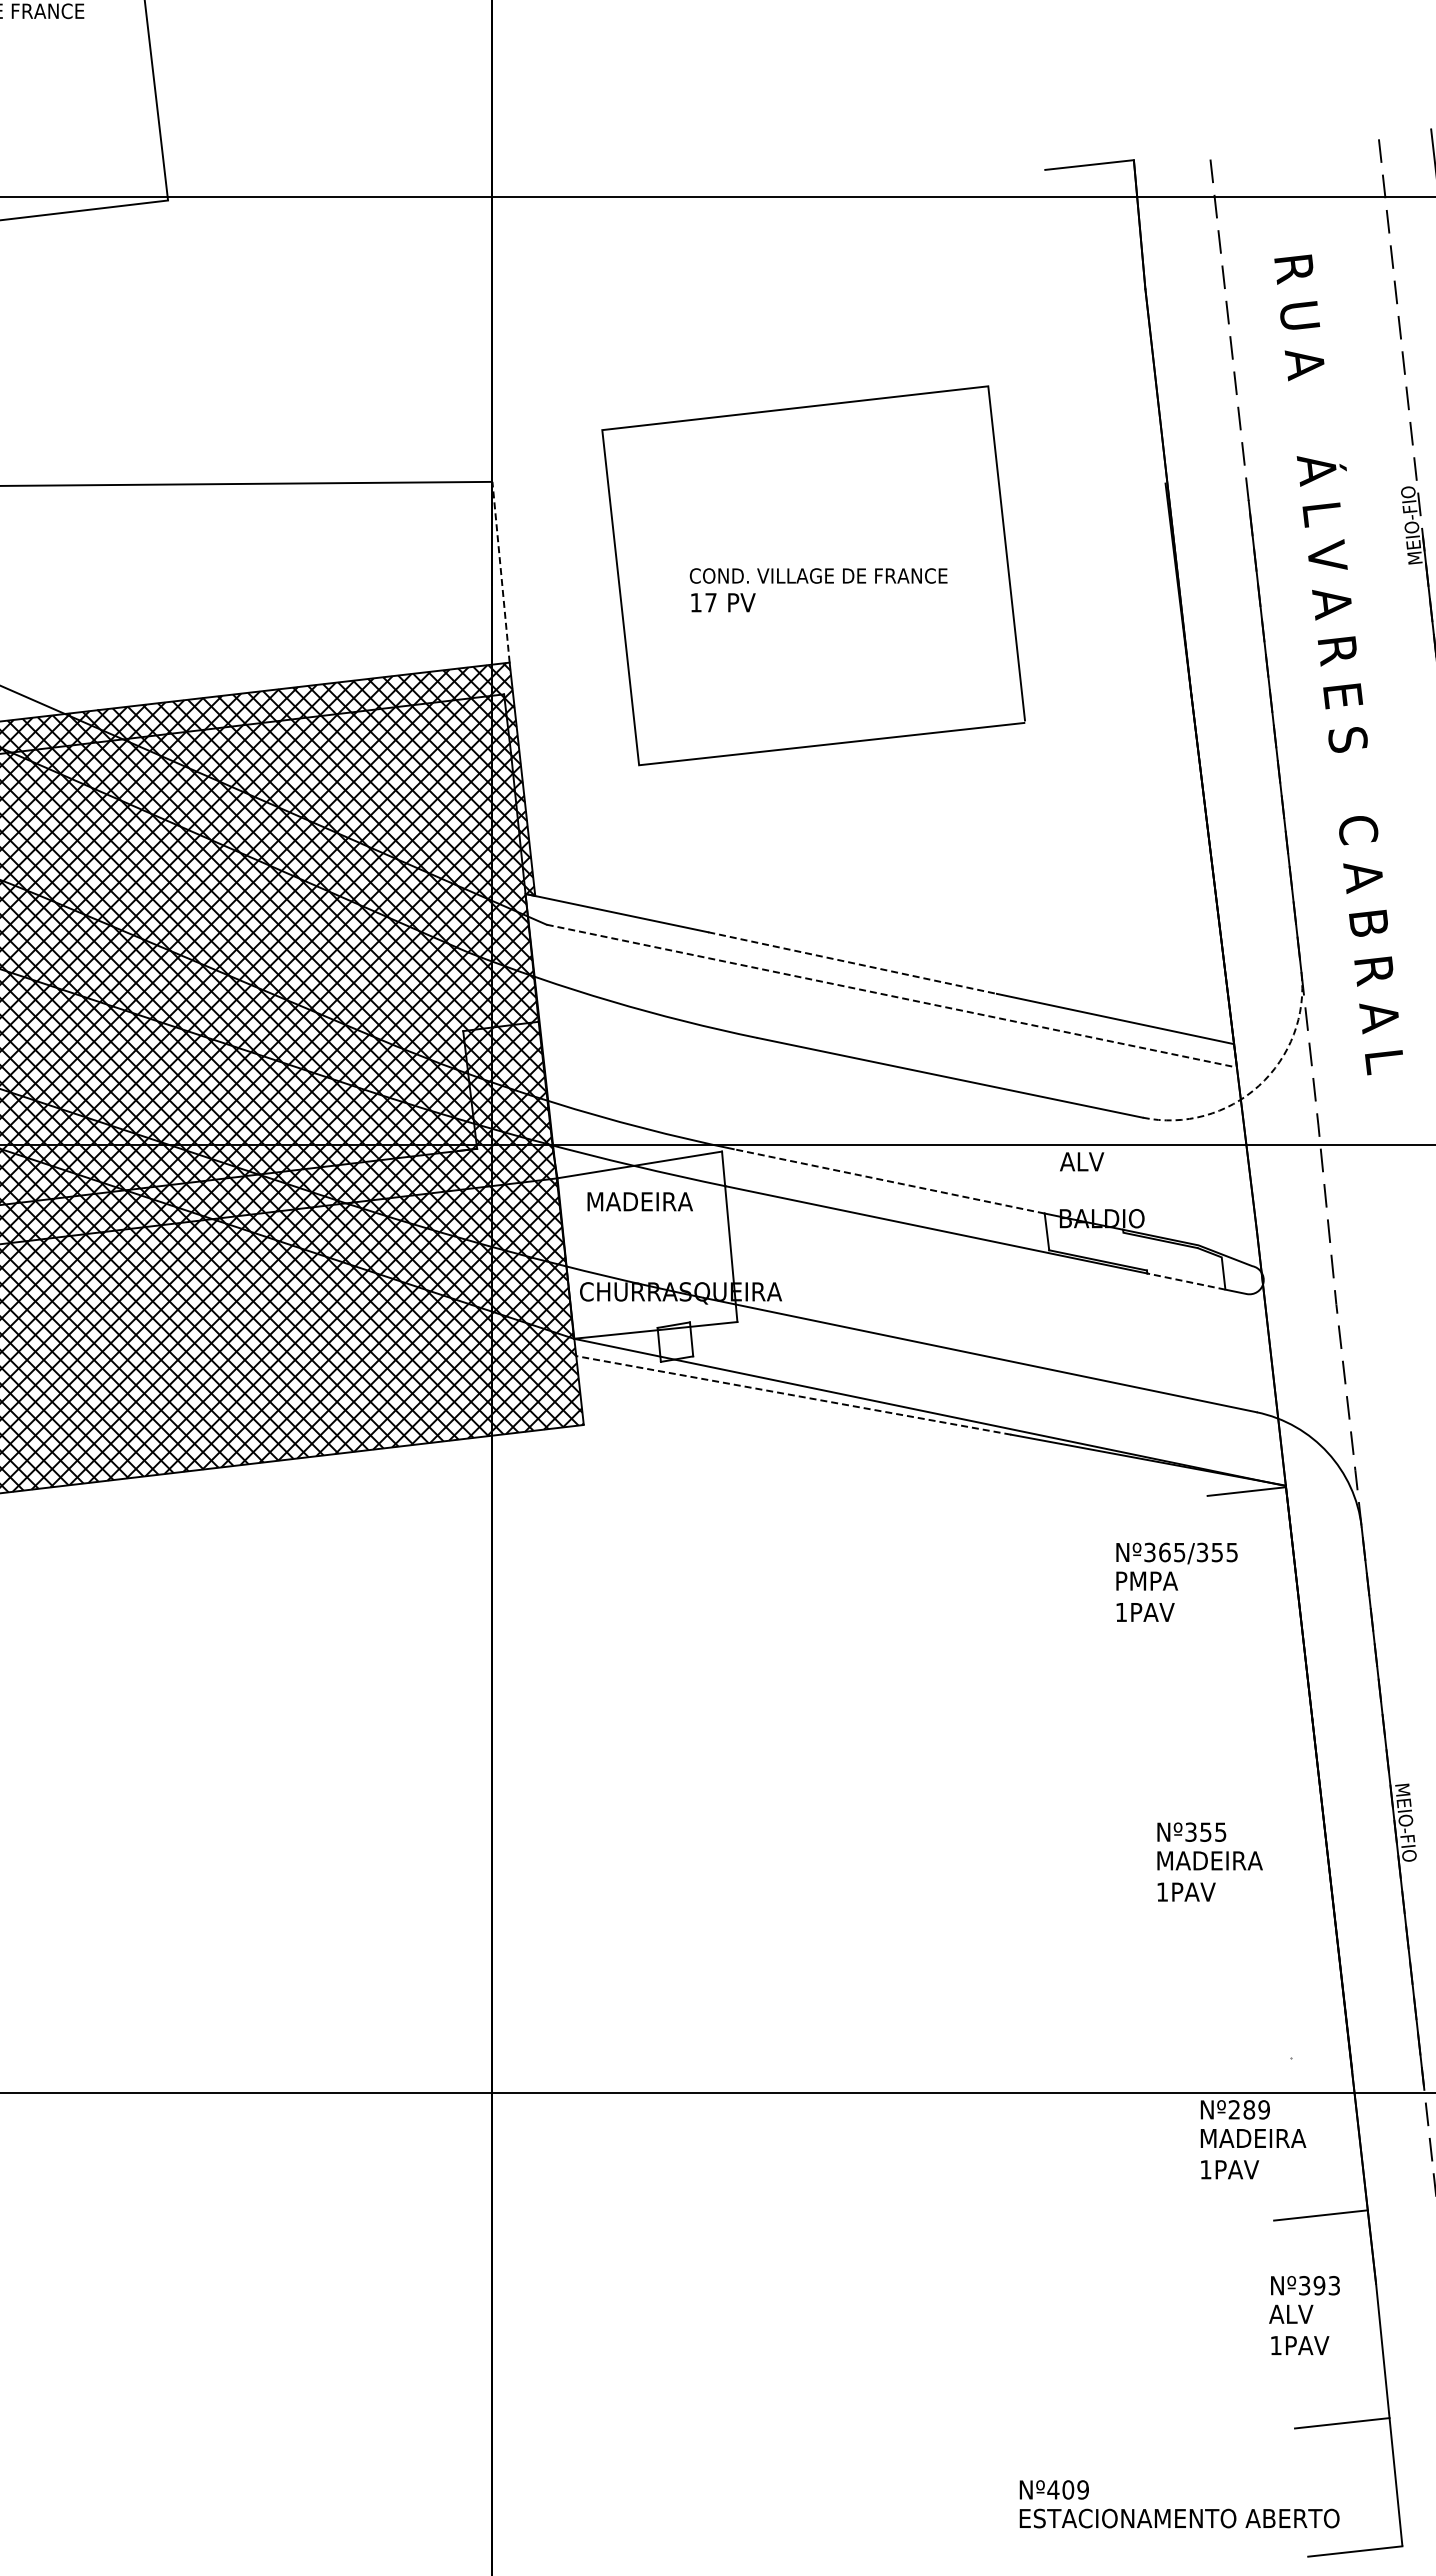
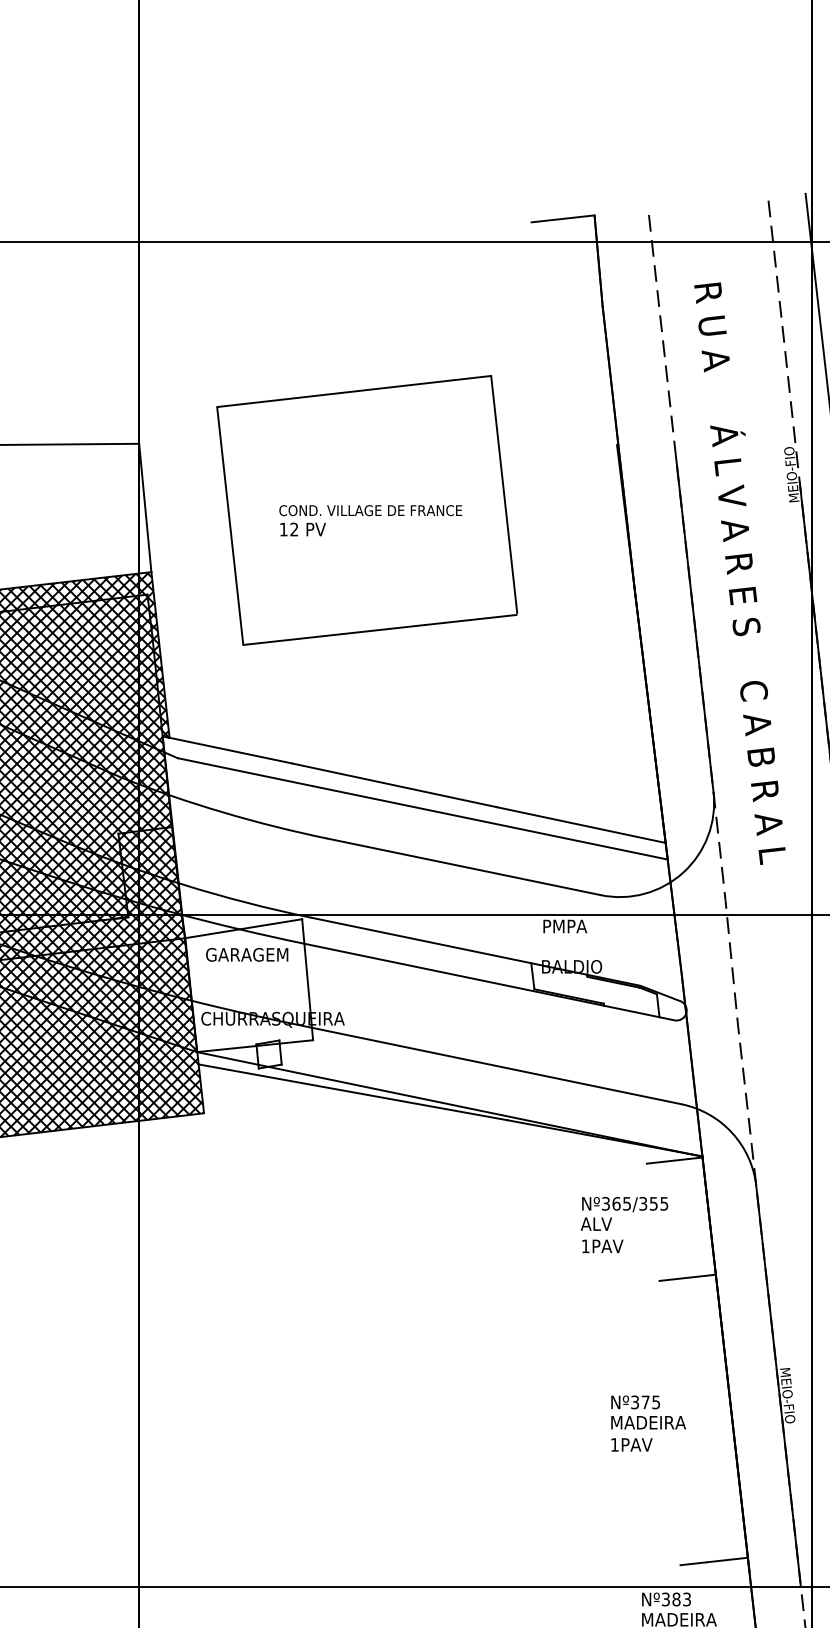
line: (501, 572) -> (145, 508), dashed -> solid
text: (710, 602) -> (293, 529), 17 -> 12
line: (852, 963) -> (394, 785), dashed -> solid
line: (892, 996) -> (423, 809), dashed -> solid
arc: (1259, 1085) -> (683, 872), dashed -> solid
text: (1091, 1161) -> (564, 926), ALV -> PMPA
line: (889, 1181) -> (421, 940), dashed -> solid
text: (644, 1201) -> (247, 954), MADEIRA -> GARAGEM
line: (1186, 1281) -> (631, 1011), dashed -> solid
line: (793, 1395) -> (352, 1092), dashed -> solid
text: (1146, 1580) -> (603, 1223), PMPA -> ALV
line: (1264, 1656) -> (687, 1277), added
text: (1205, 1831) -> (645, 1401), Nº355 -> Nº375
line: (1302, 2056) -> (714, 1561), added
text: (1248, 2109) -> (675, 1599), Nº289 -> Nº383

